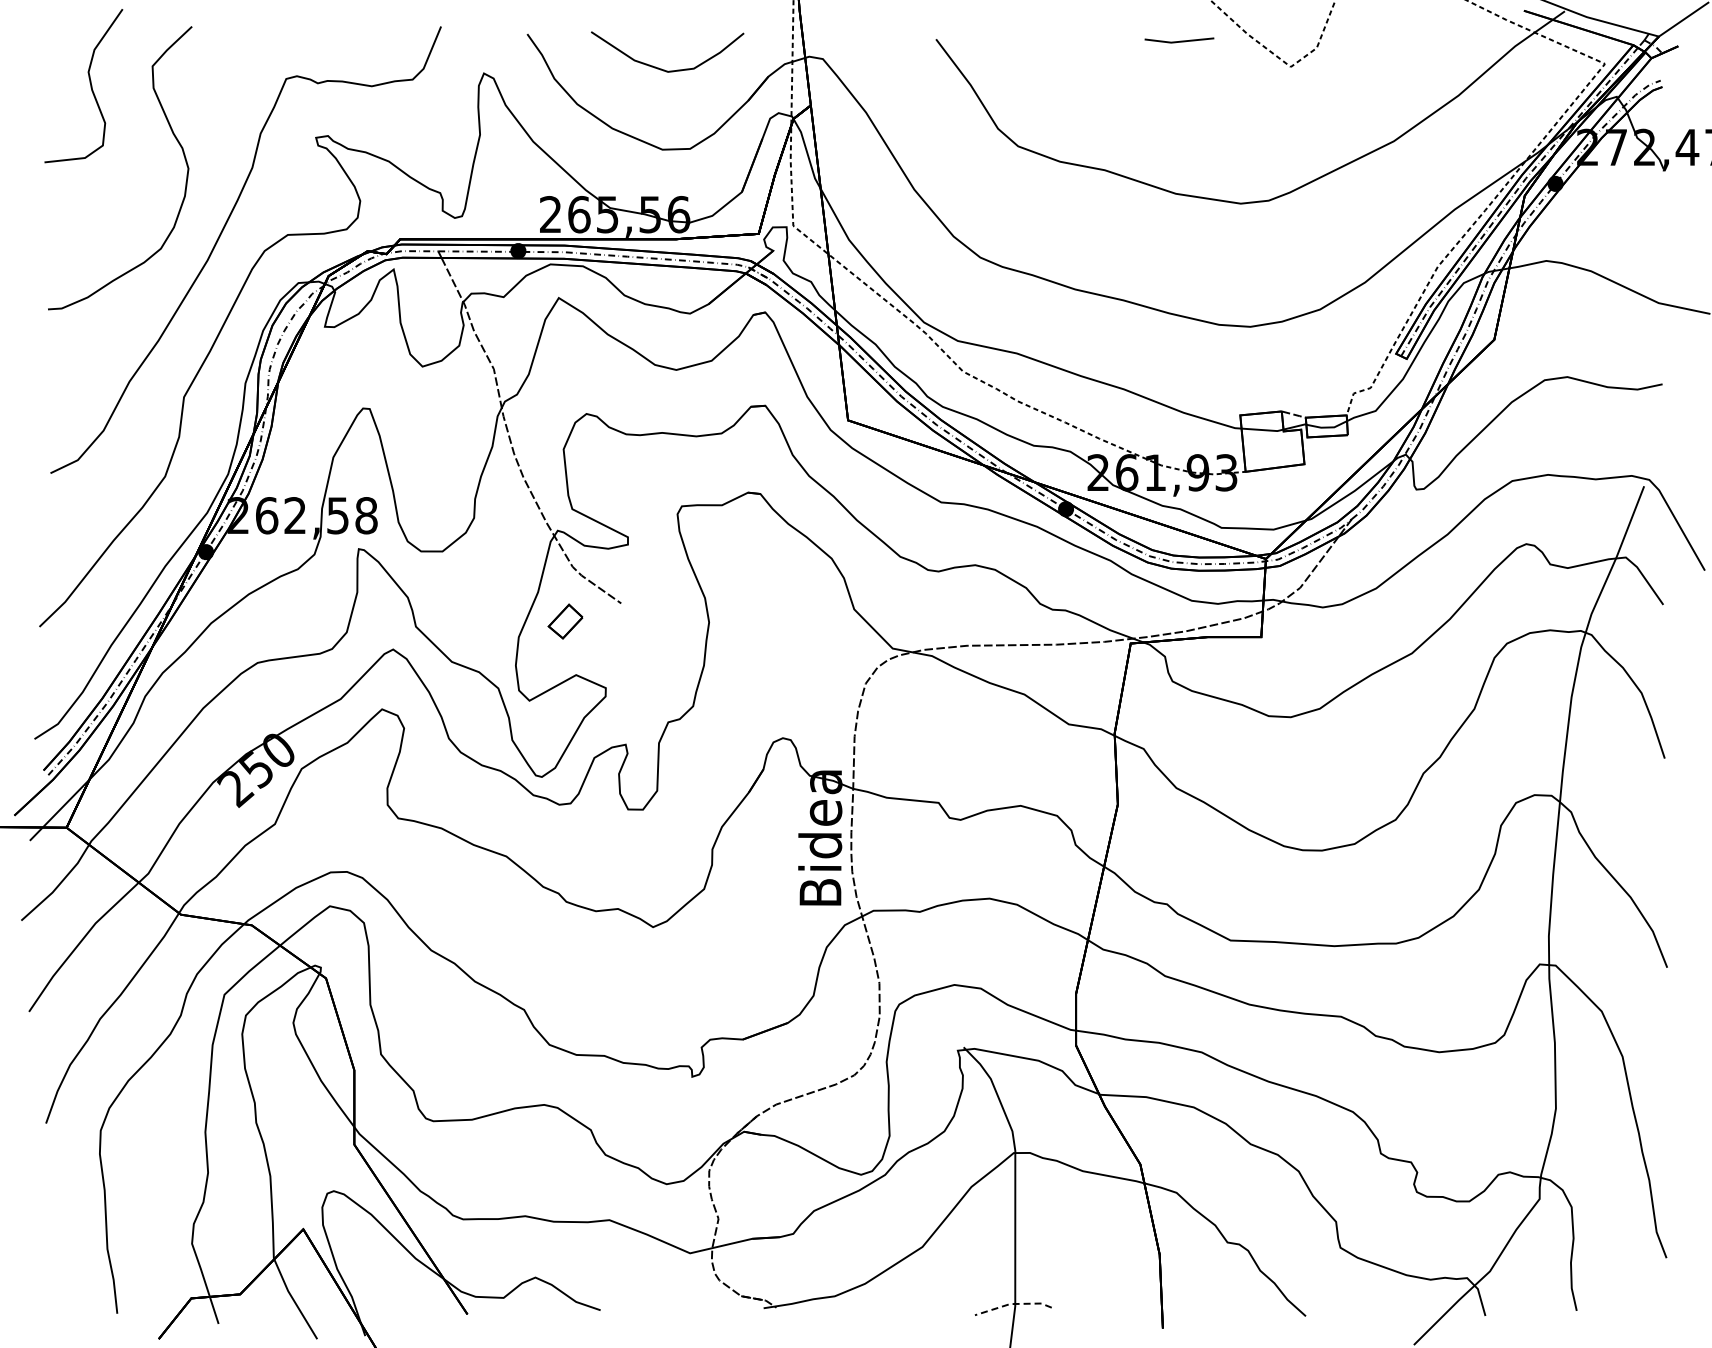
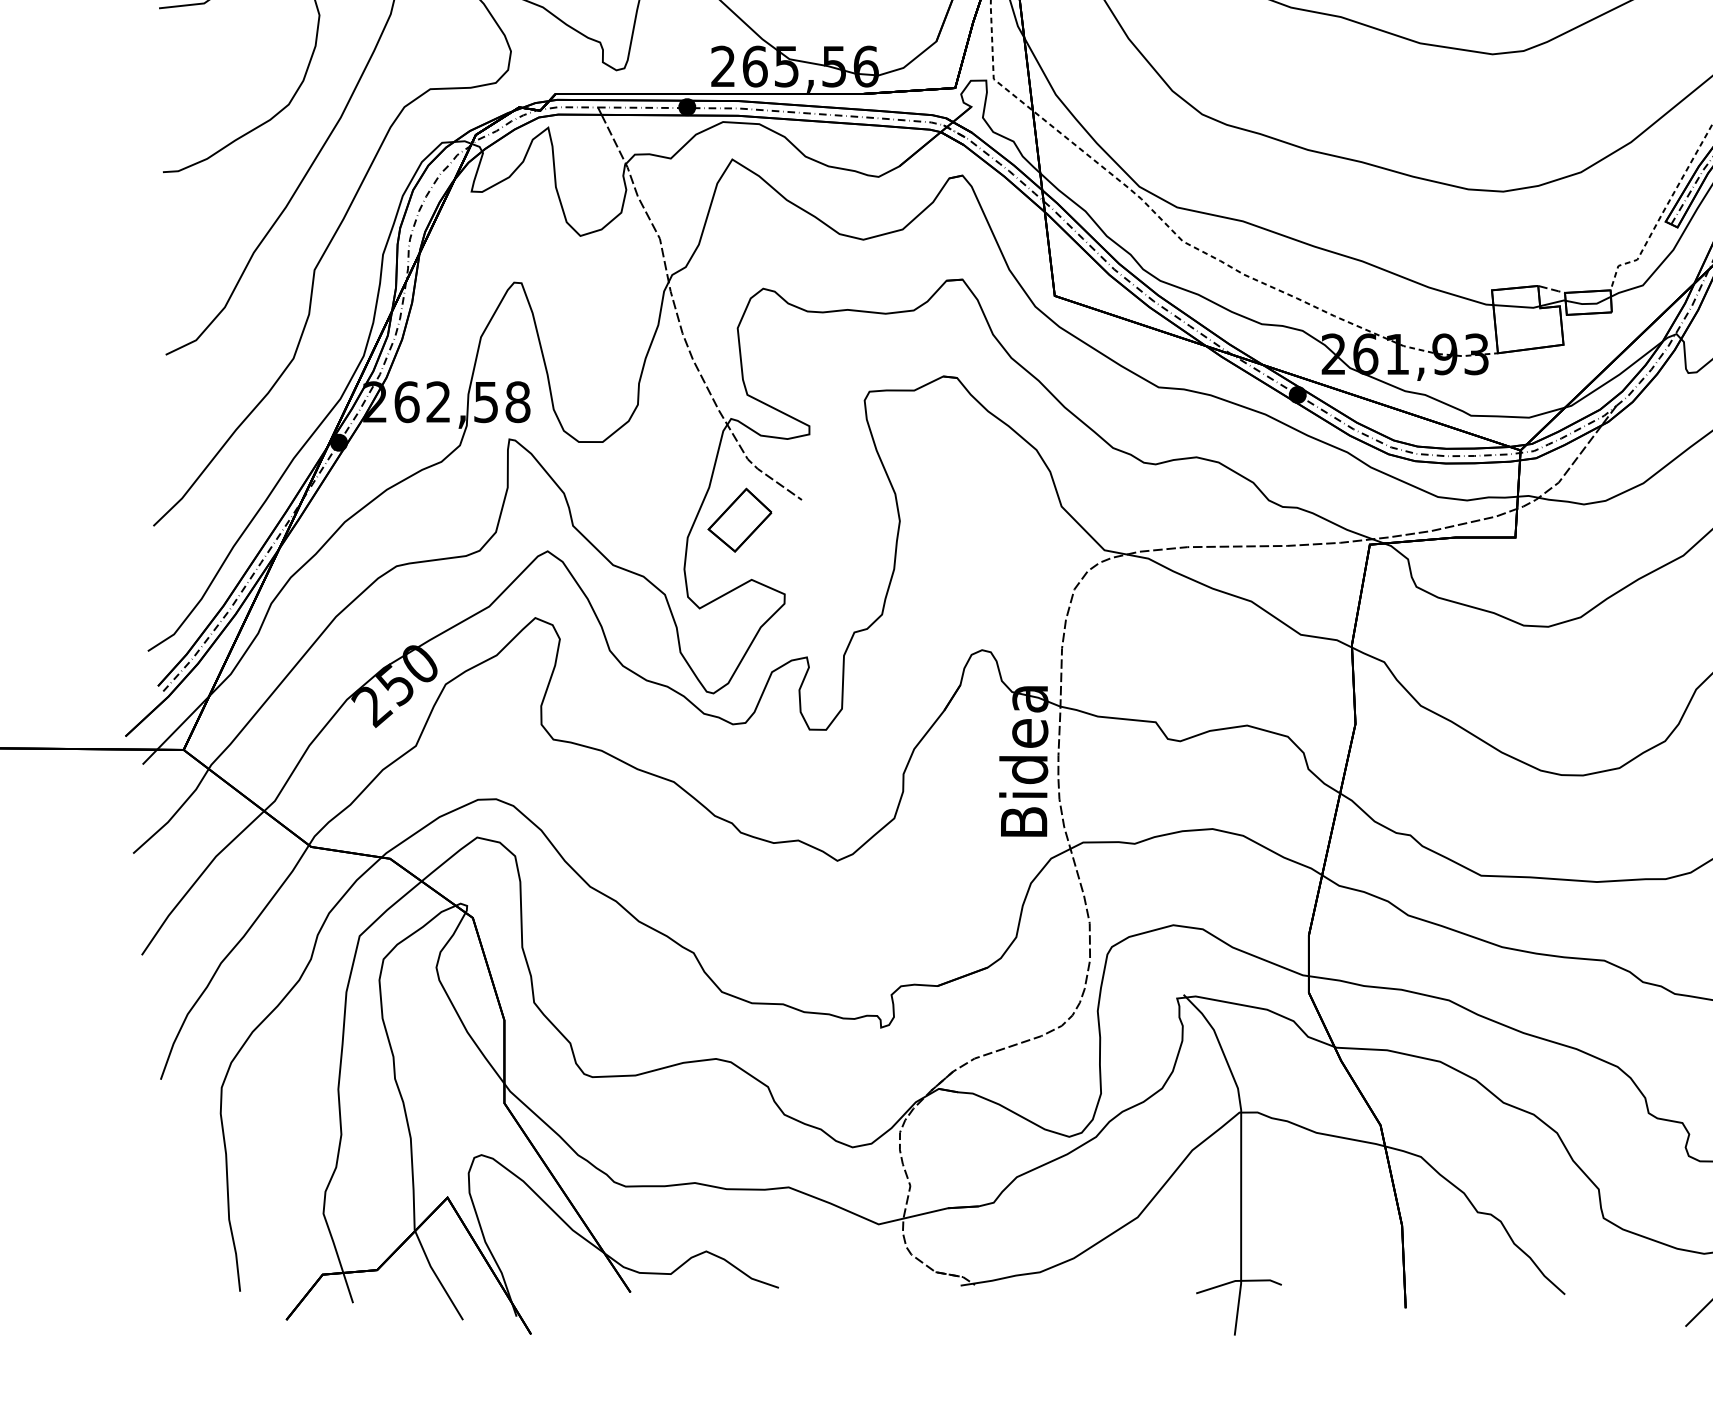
part: (565, 621) -> (739, 520), size x1.67
line: (1013, 1304) -> (1239, 1281), dashed -> solid

